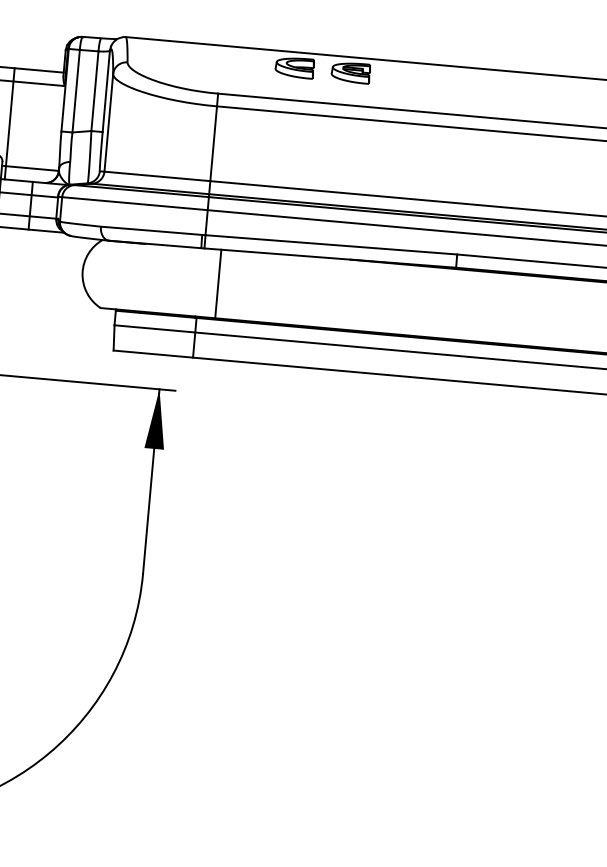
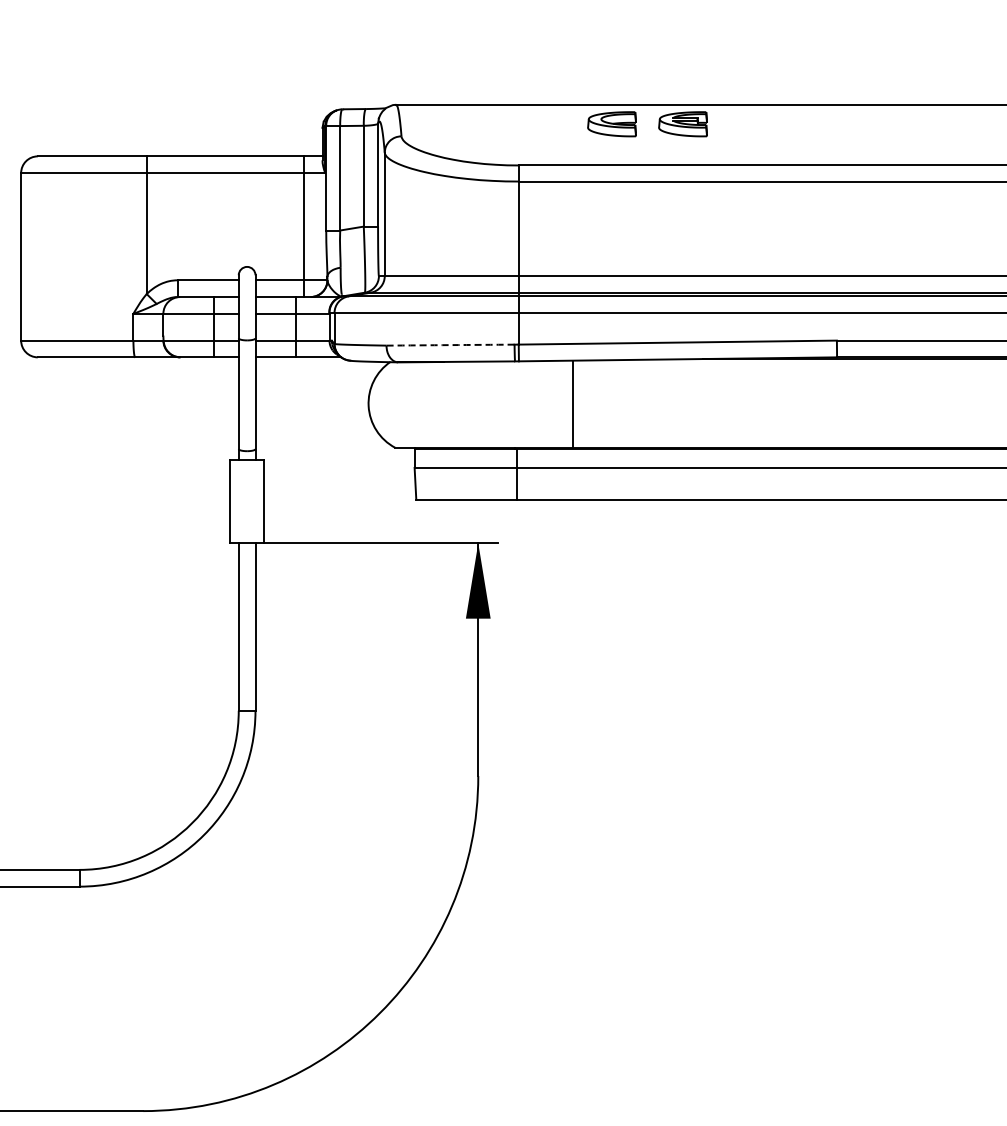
line: (9, 123) -> (304, 226), moved
arc: (151, 231) -> (450, 345), solid -> dashed
line: (218, 284) -> (573, 404), moved

